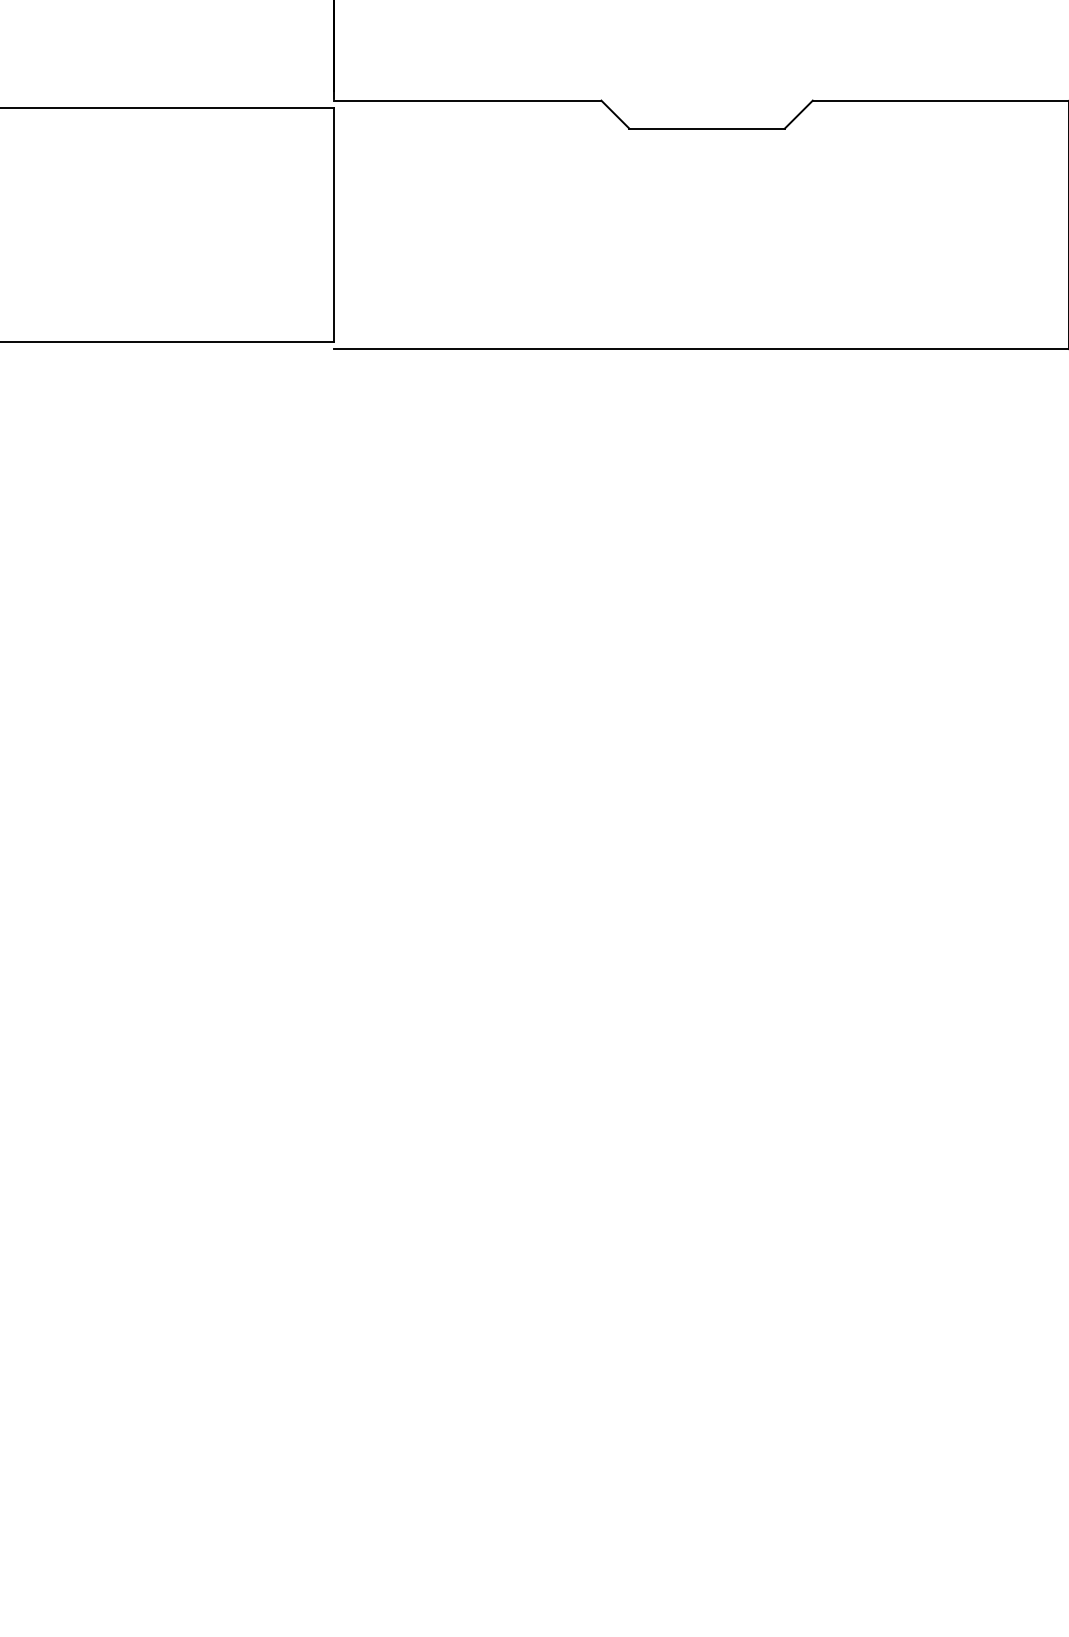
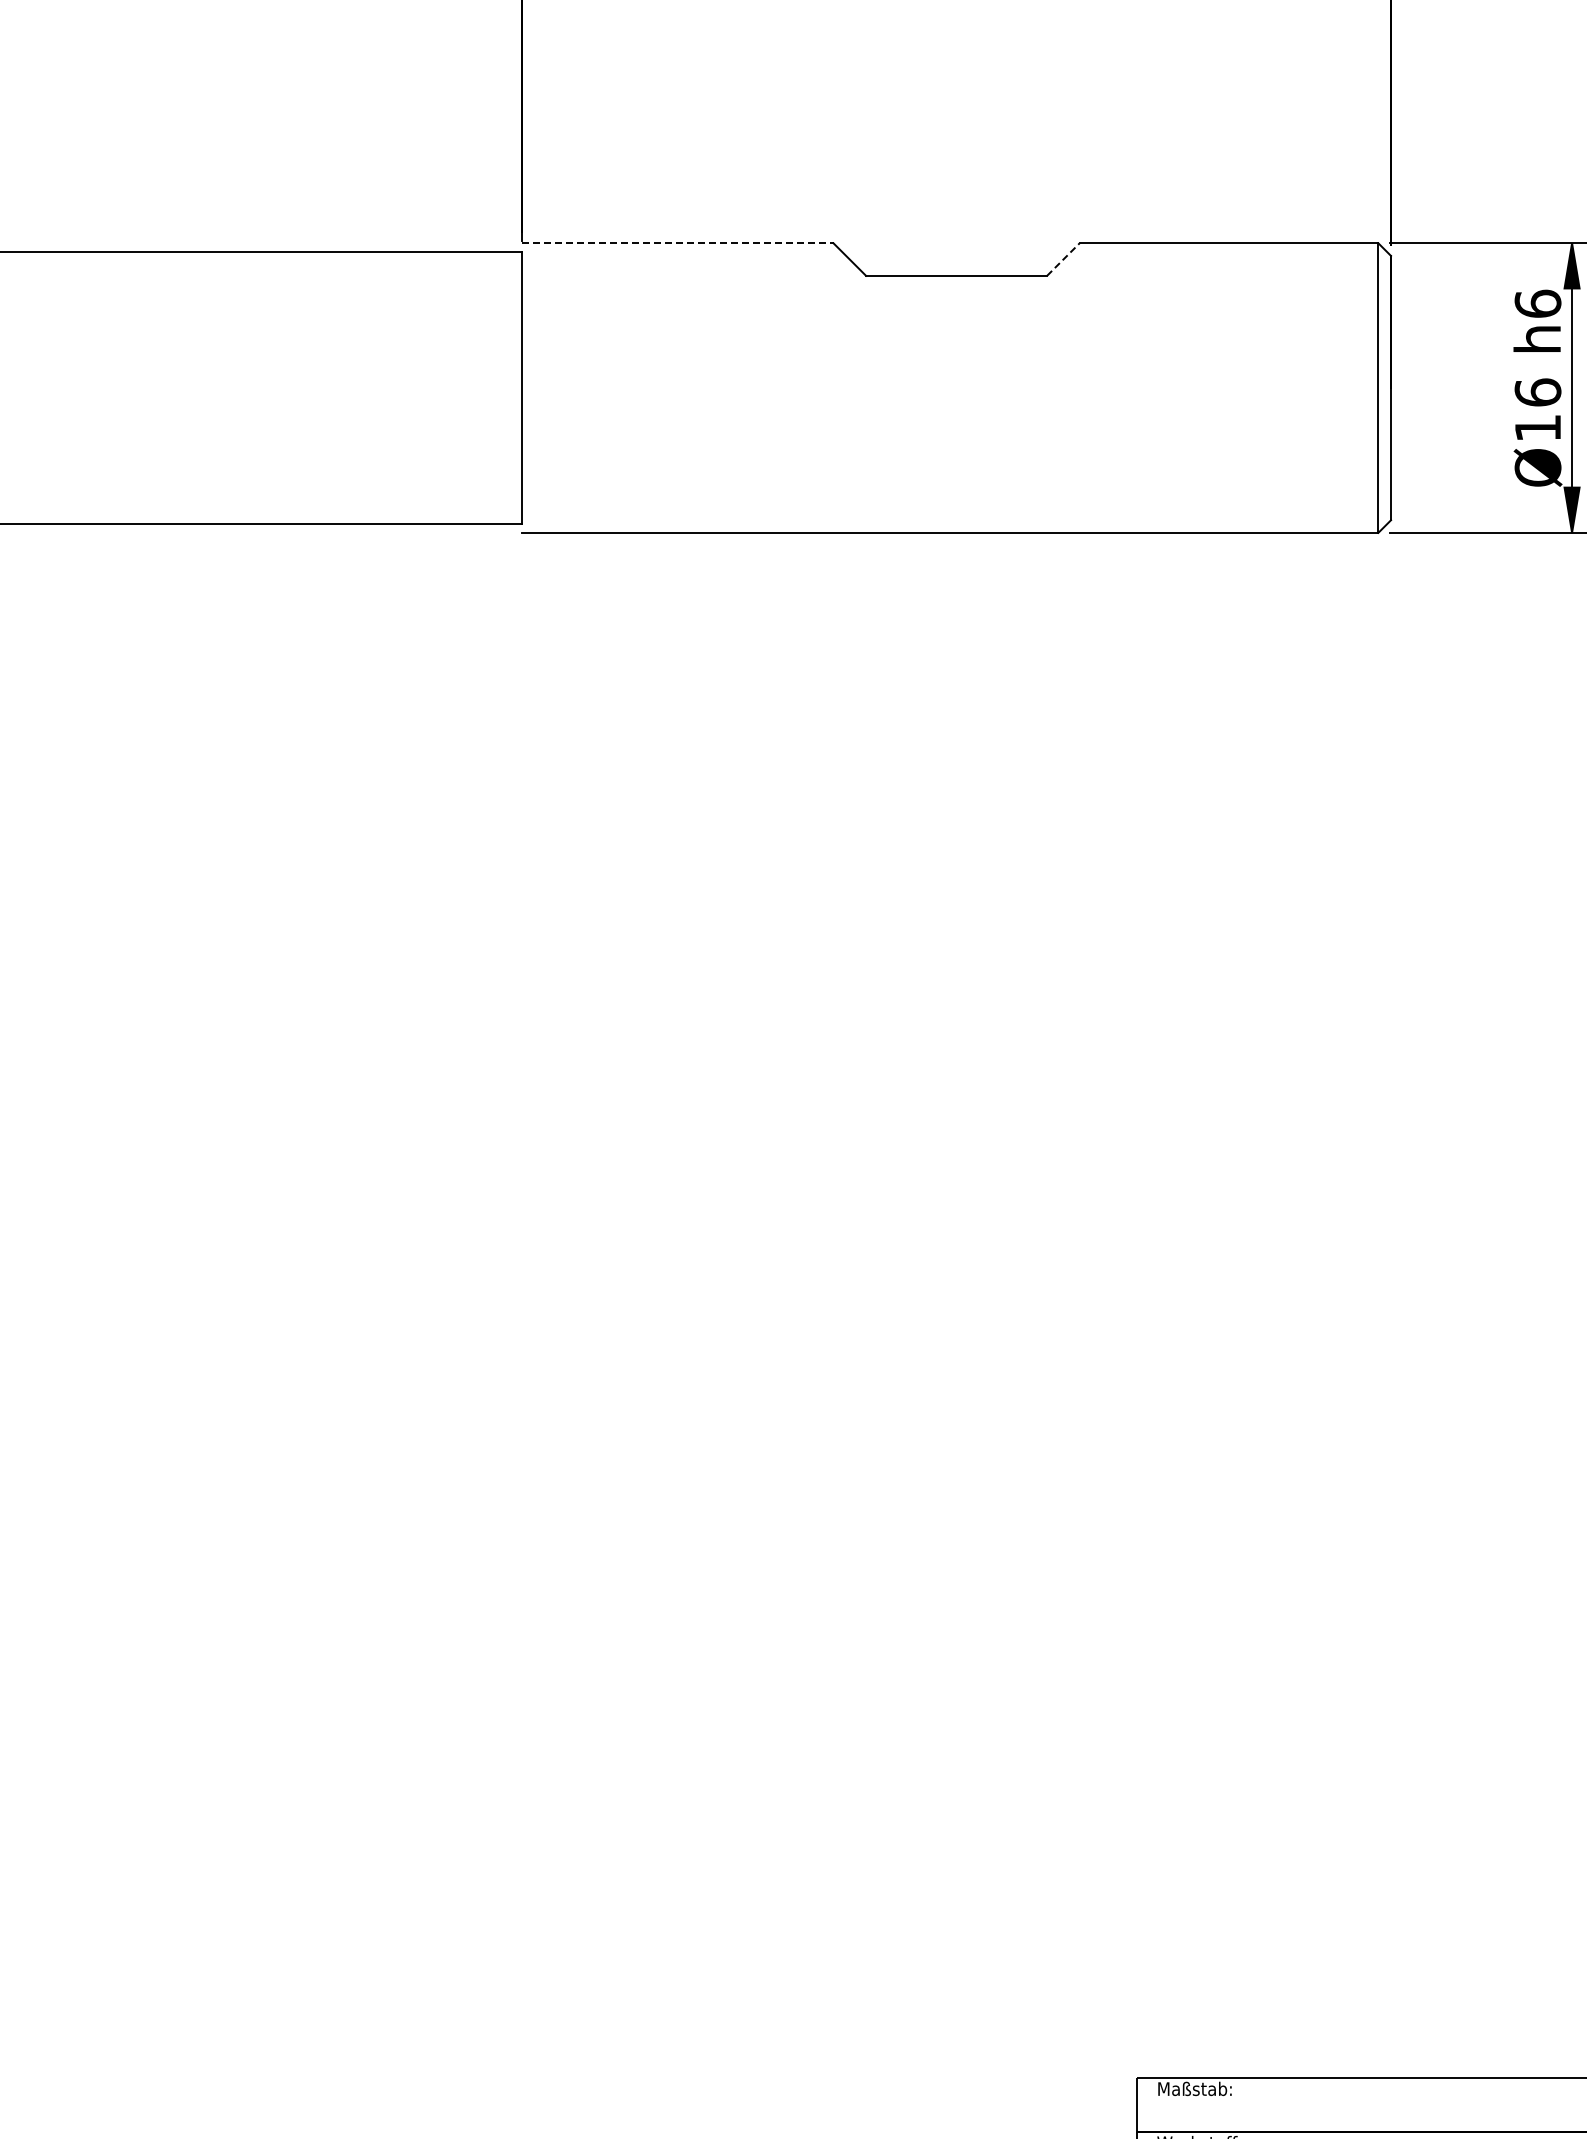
line: (467, 100) -> (677, 243), solid -> dashed
line: (798, 114) -> (1063, 259), solid -> dashed

